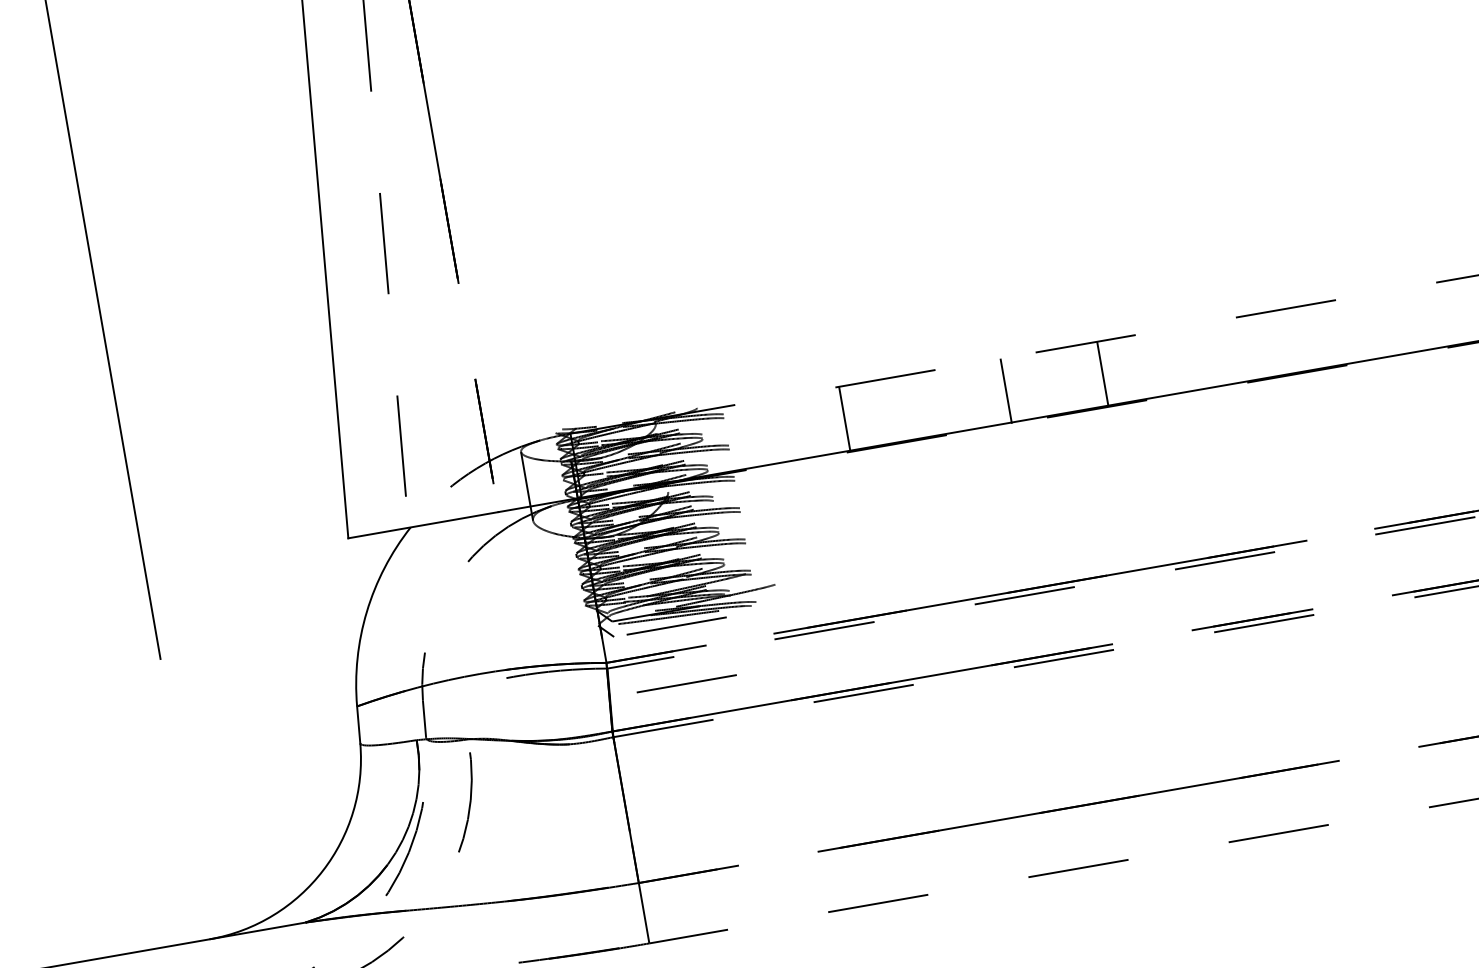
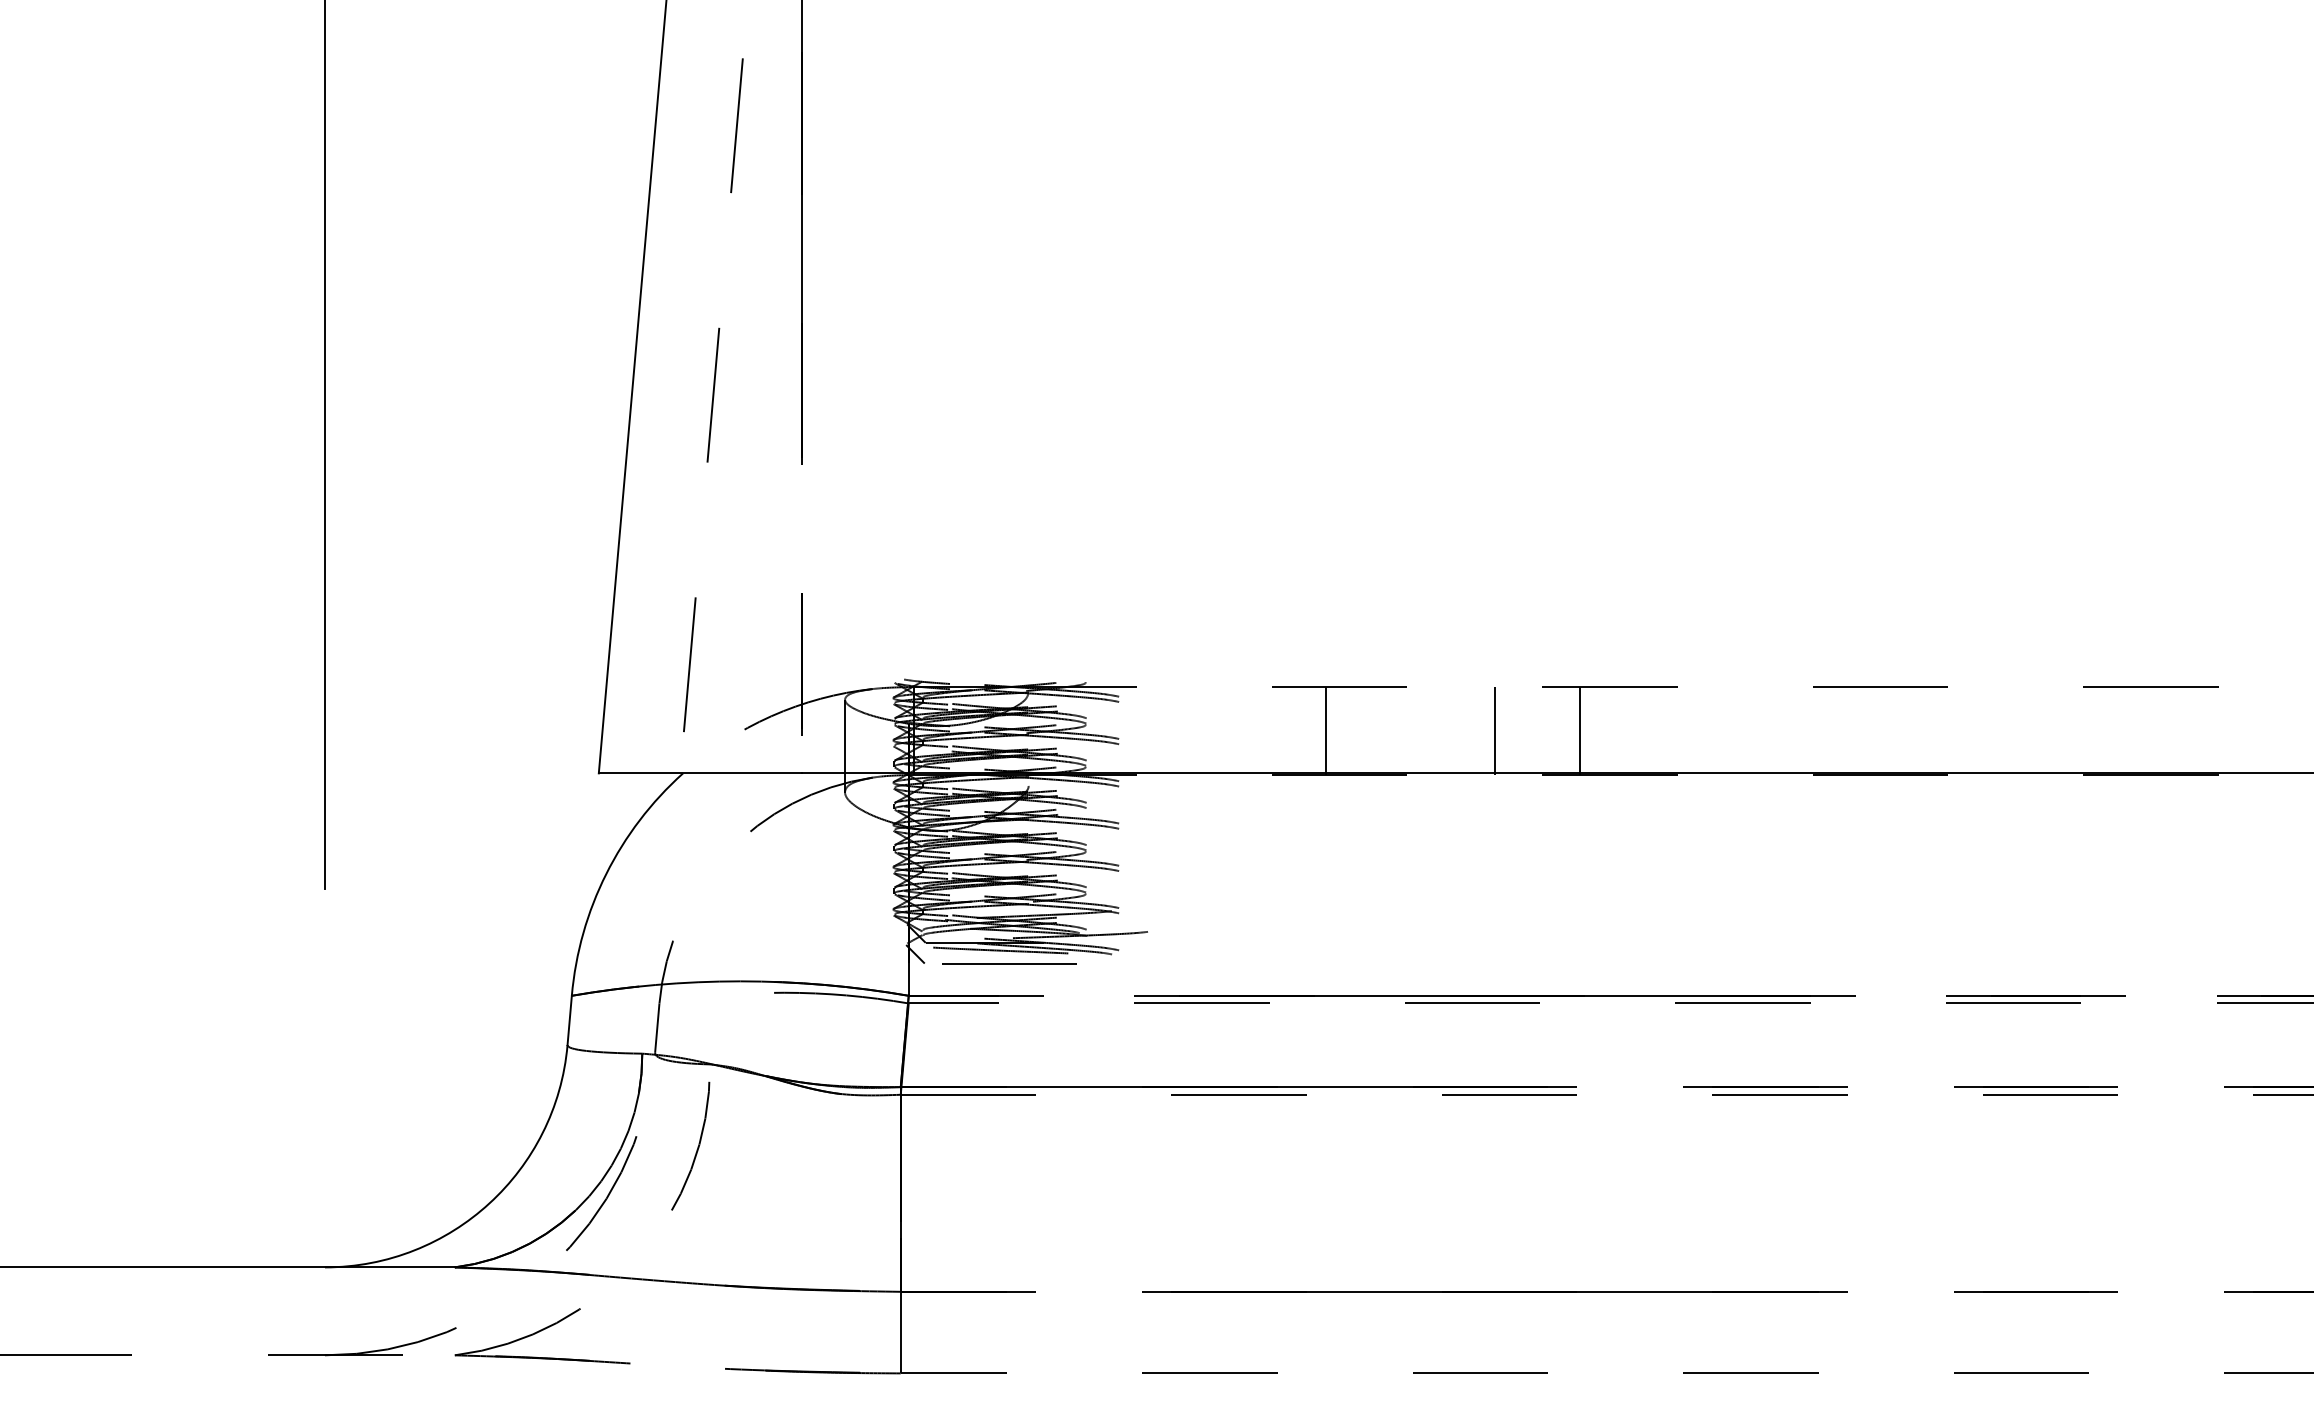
line: (1102, 374) -> (1579, 731), moved
line: (844, 419) -> (1325, 731), moved
line: (686, 683) -> (1009, 1041), removed

